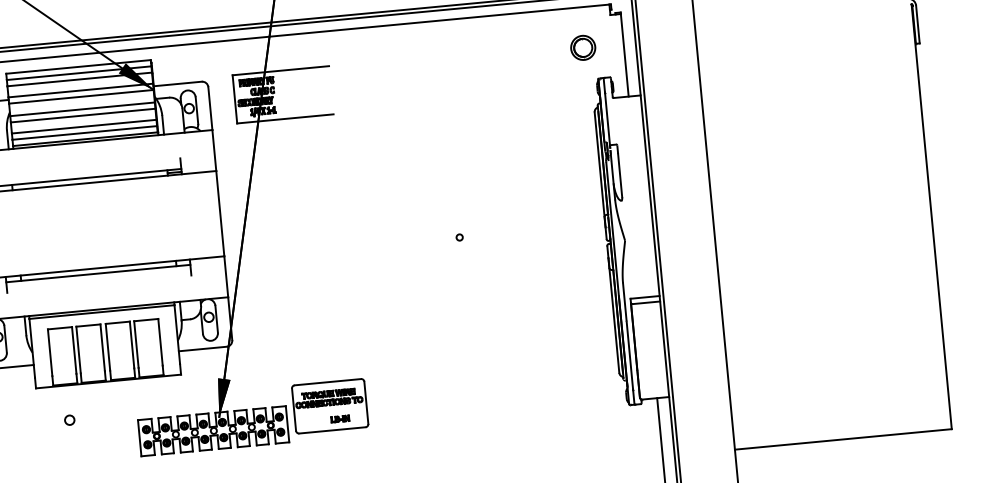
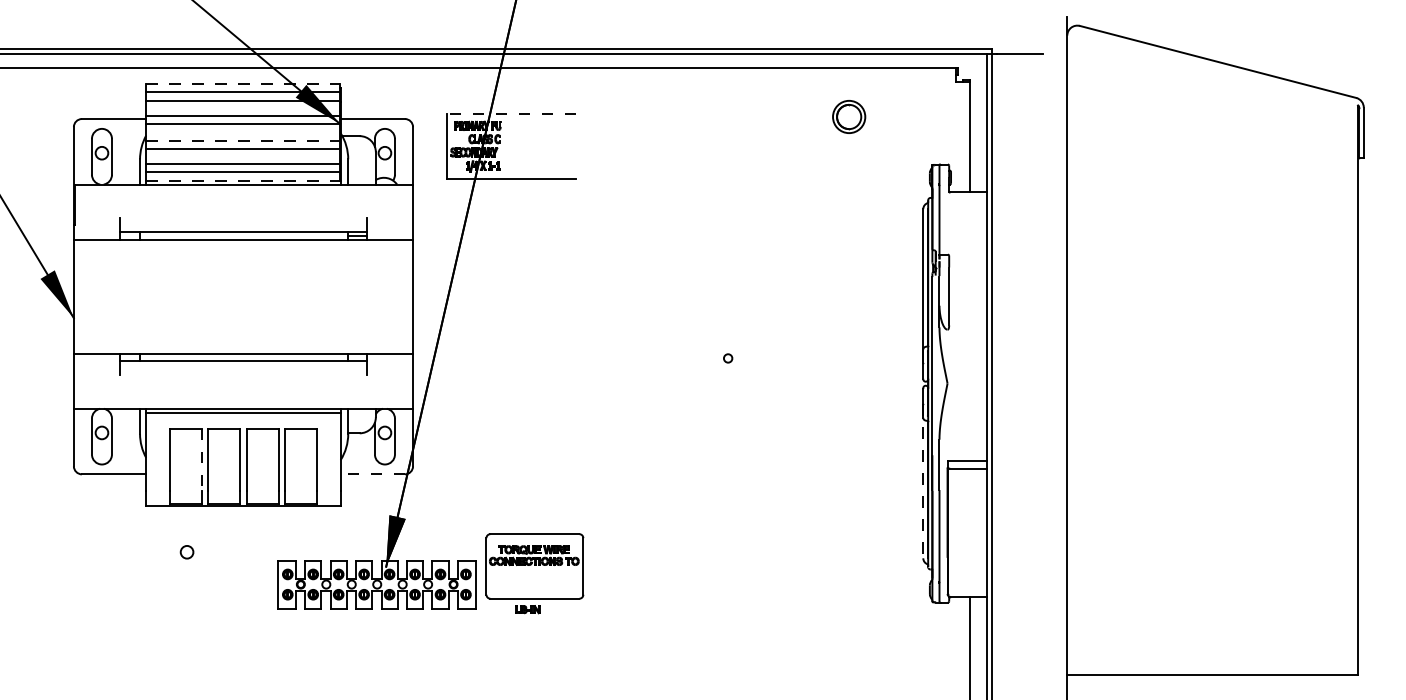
part: (583, 47) -> (849, 116), moved
line: (78, 66) -> (243, 83), solid -> dashed
line: (280, 70) -> (511, 114), solid -> dashed
line: (82, 109) -> (243, 140), solid -> dashed
line: (85, 138) -> (243, 180), solid -> dashed
line: (614, 315) -> (923, 481), solid -> dashed
line: (202, 349) -> (372, 474), solid -> dashed
line: (74, 350) -> (201, 460), solid -> dashed
part: (340, 418) -> (527, 609), moved

